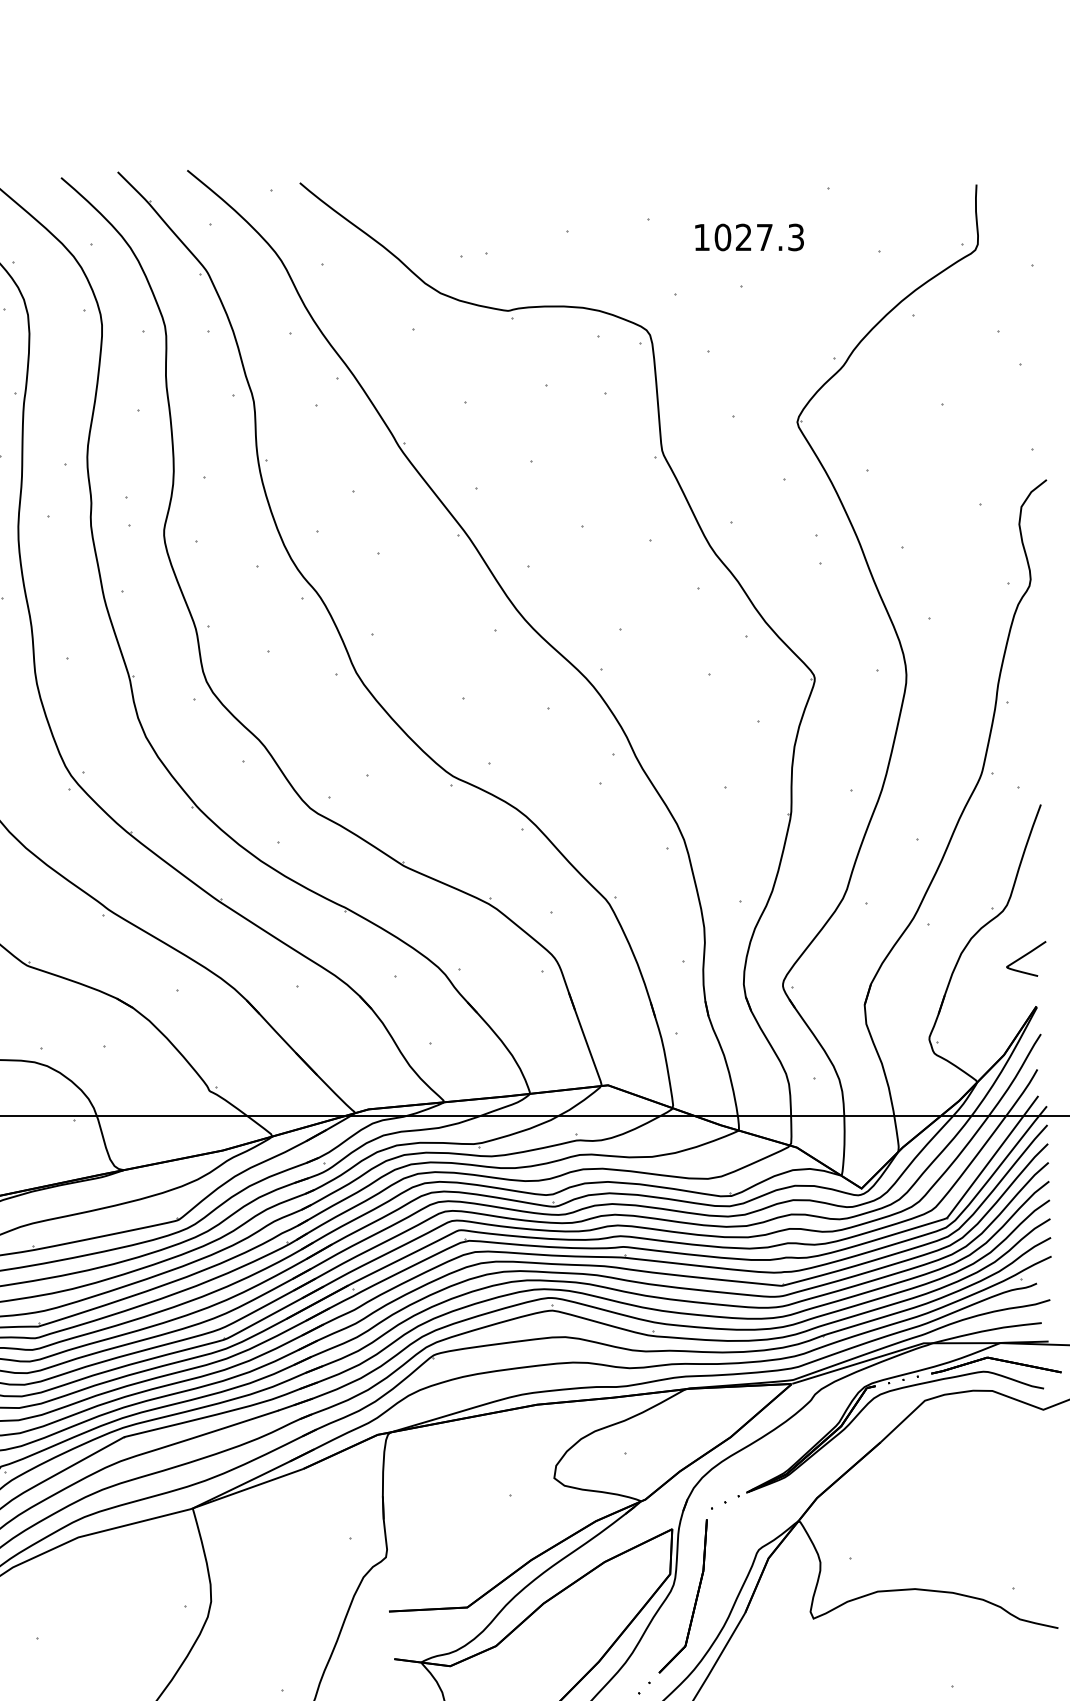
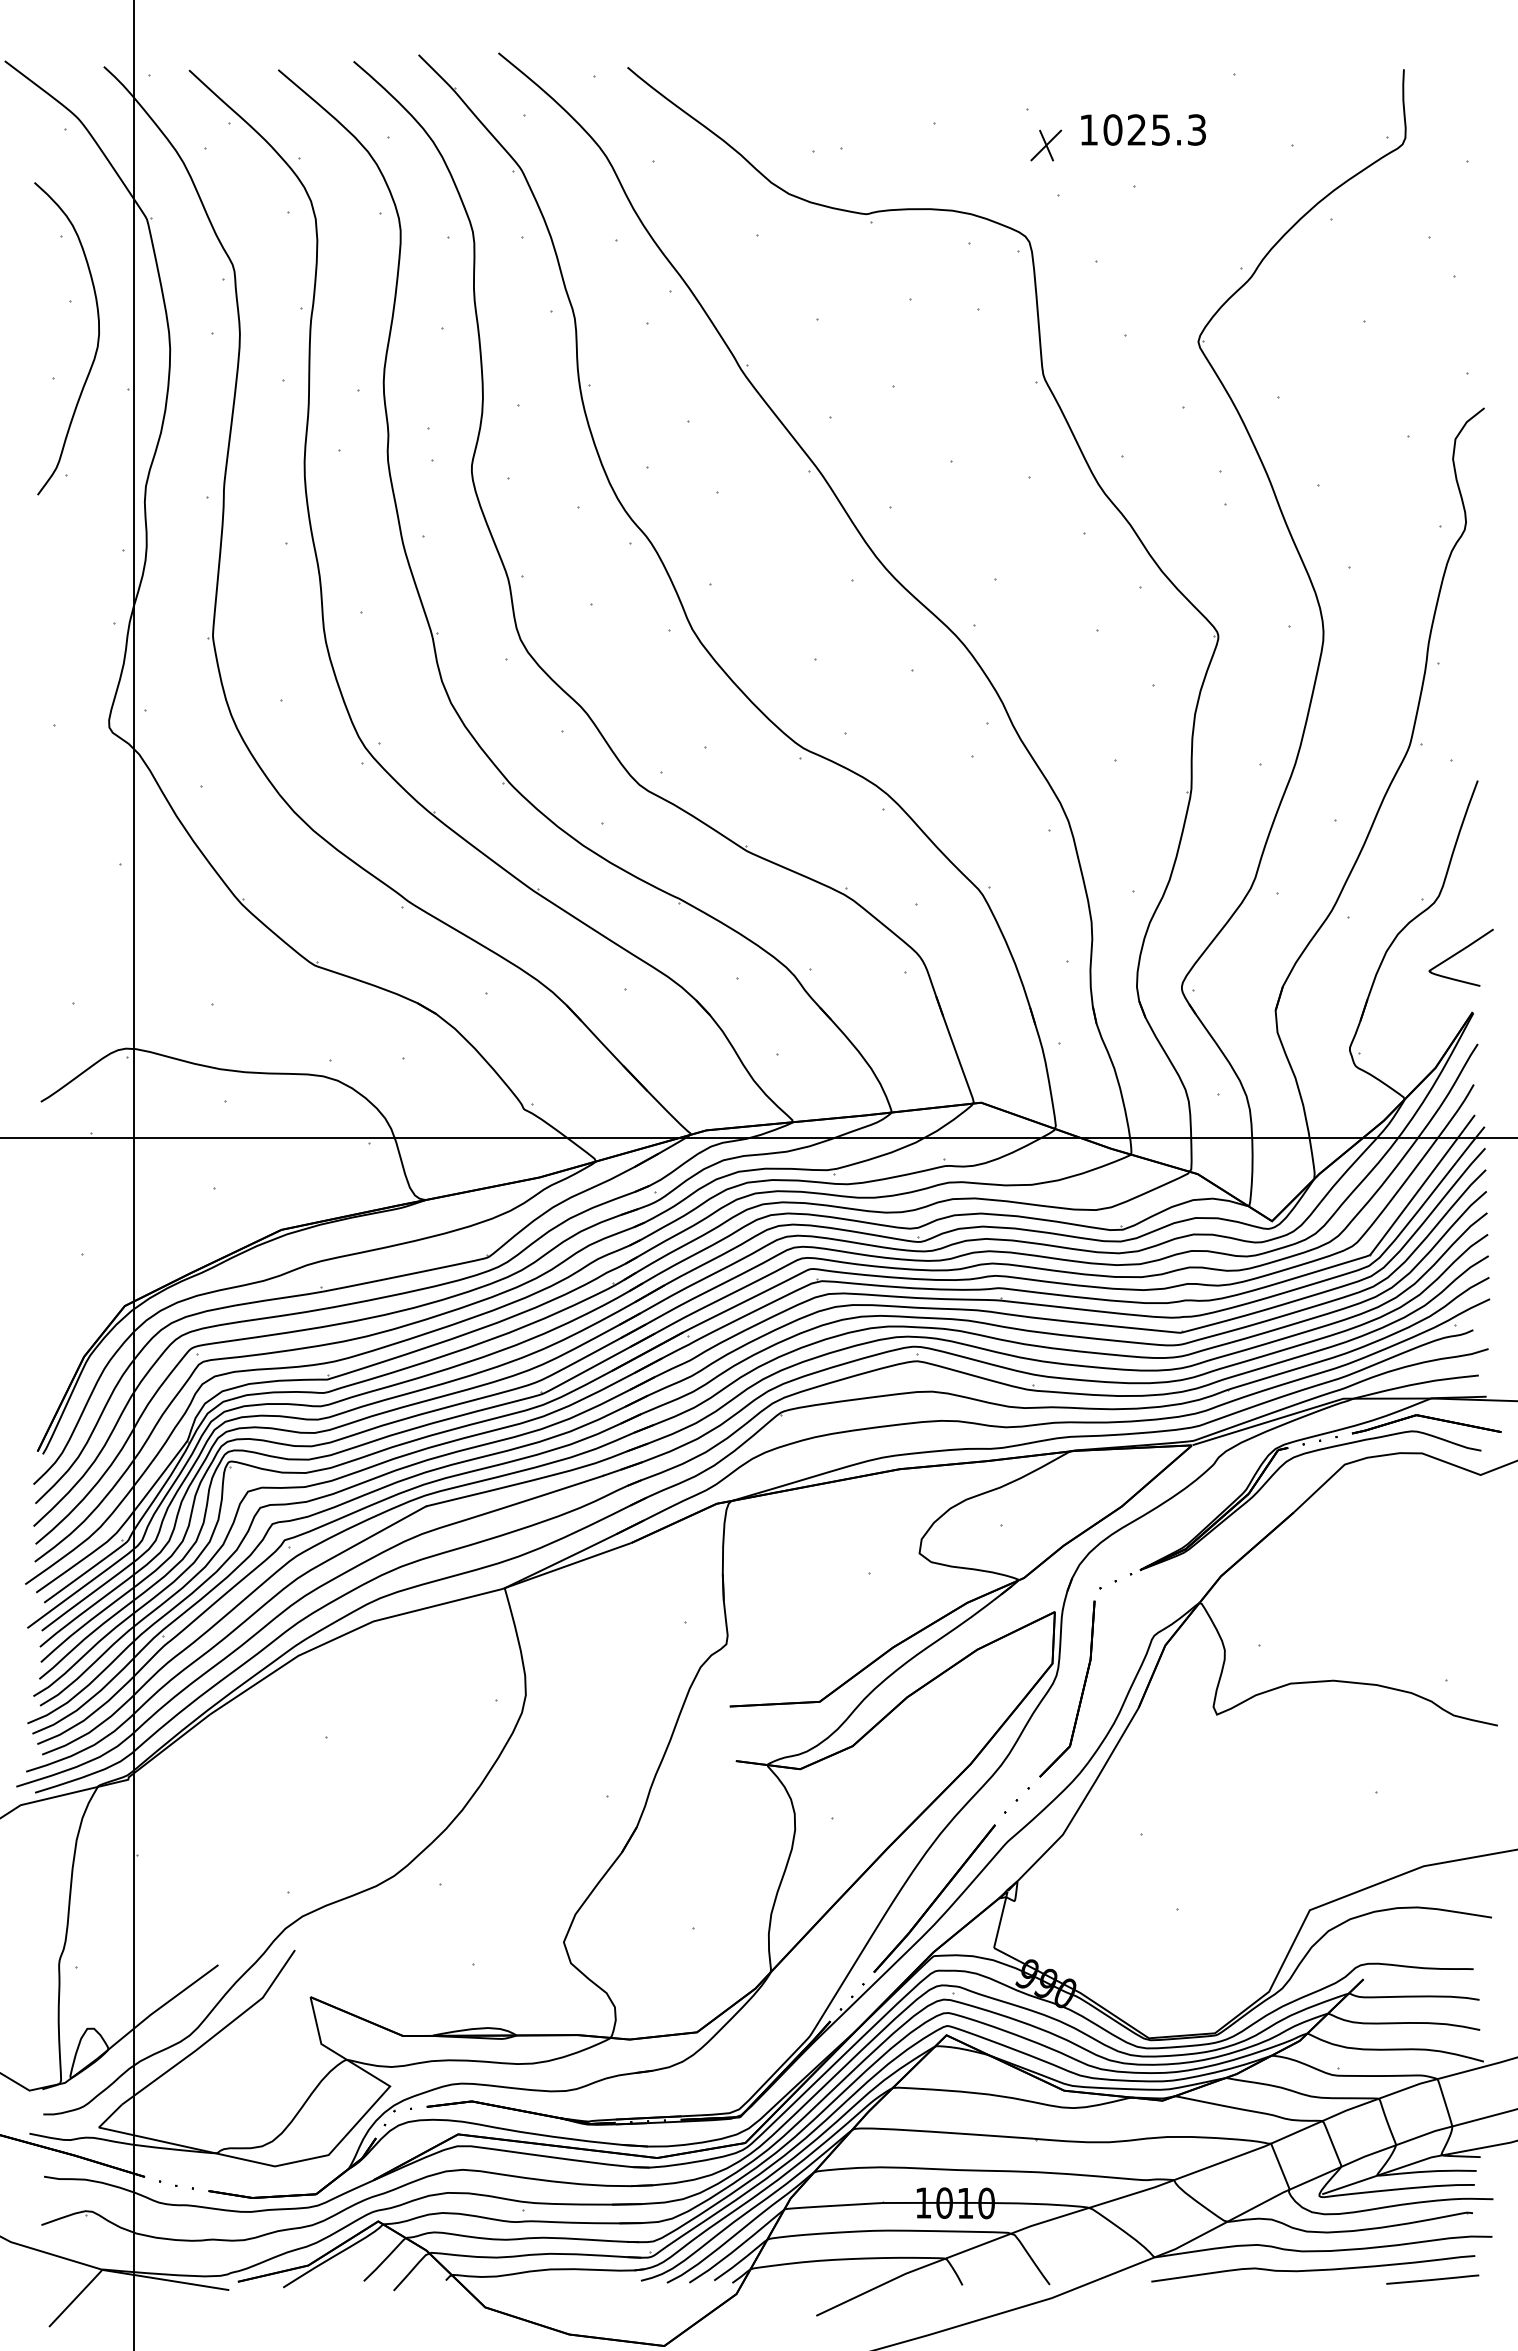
text: (764, 237) -> (1160, 129), 1027.3 -> 1025.3
part: (664, 250) -> (1046, 145), added
part: (1025, 958) -> (1460, 957), size x1.43

